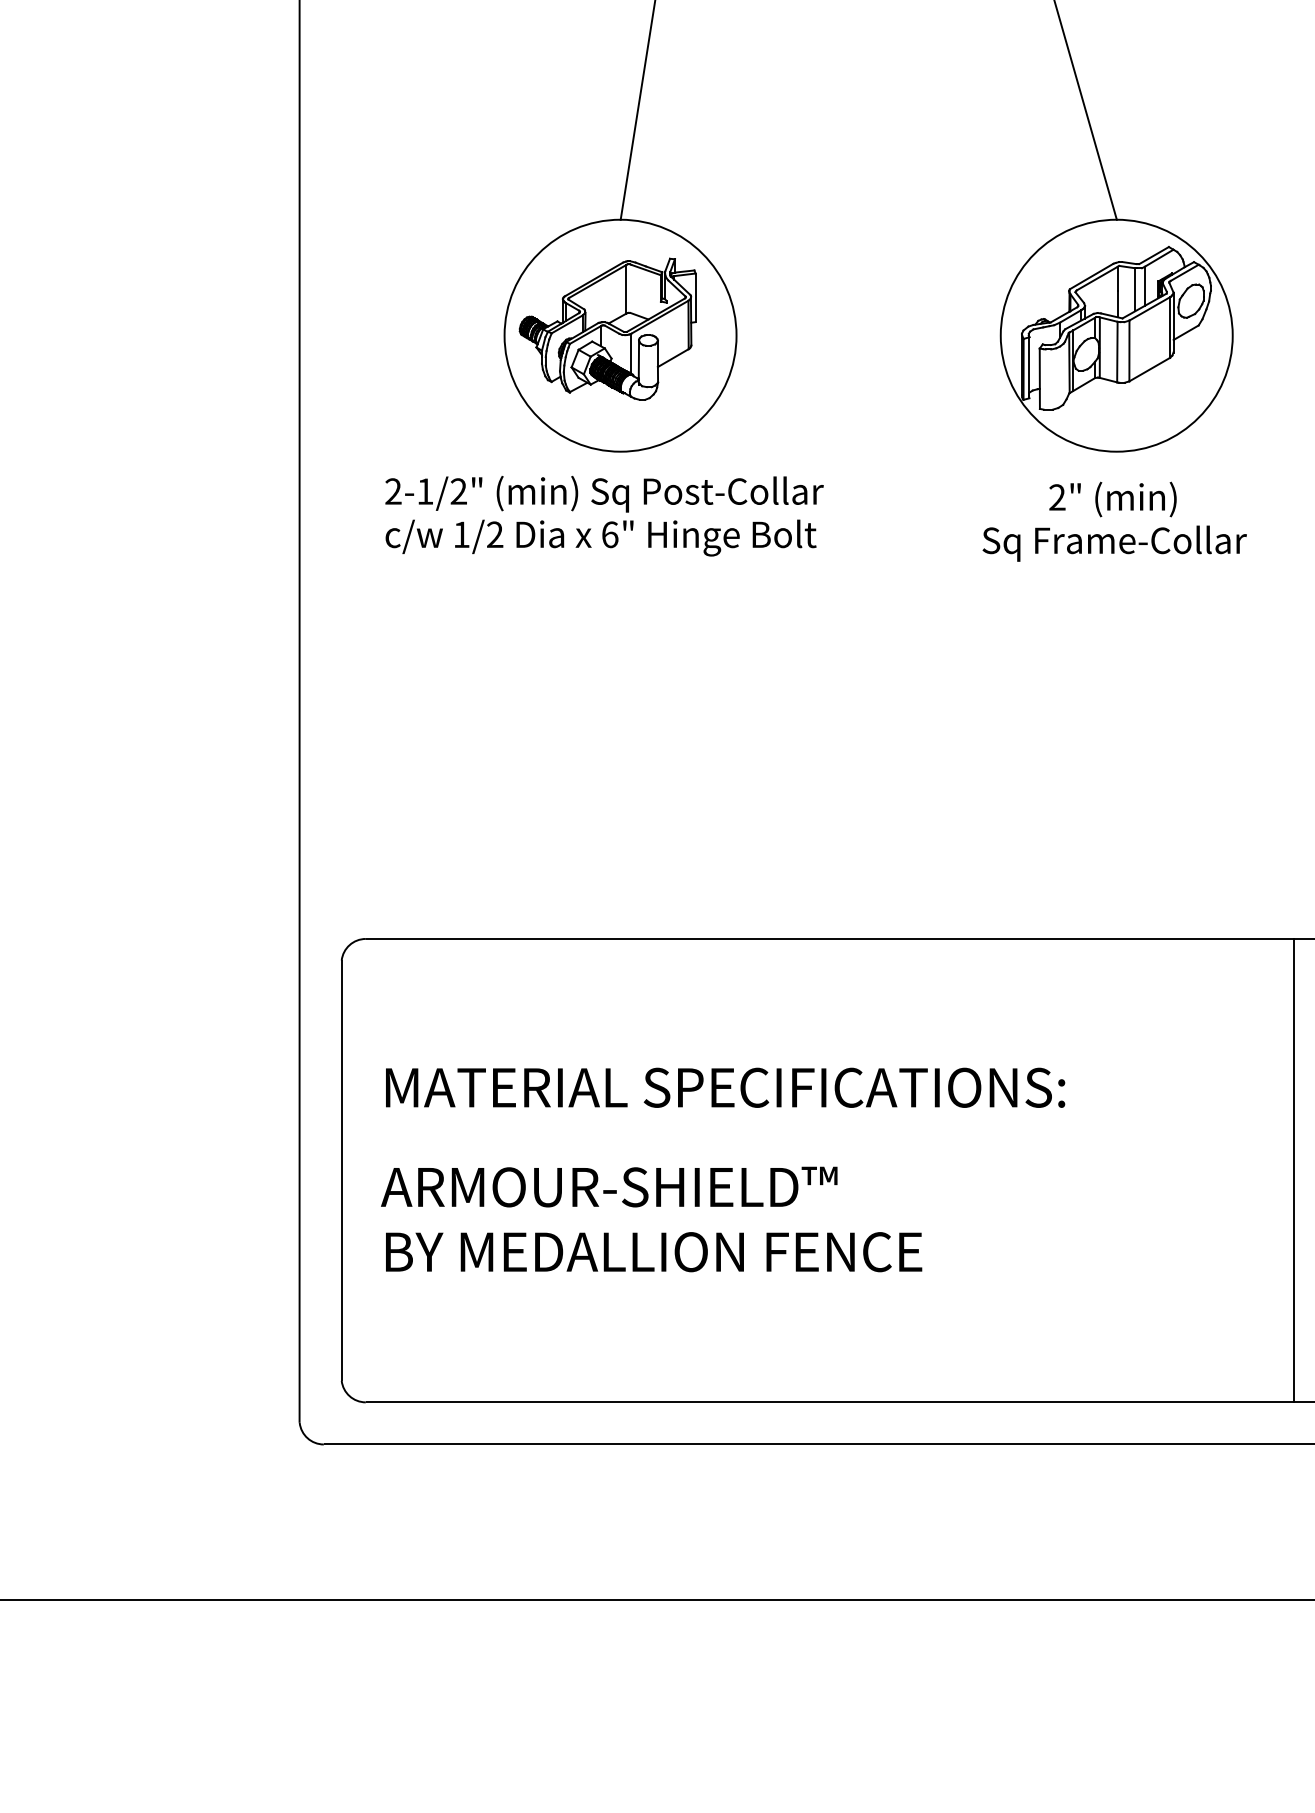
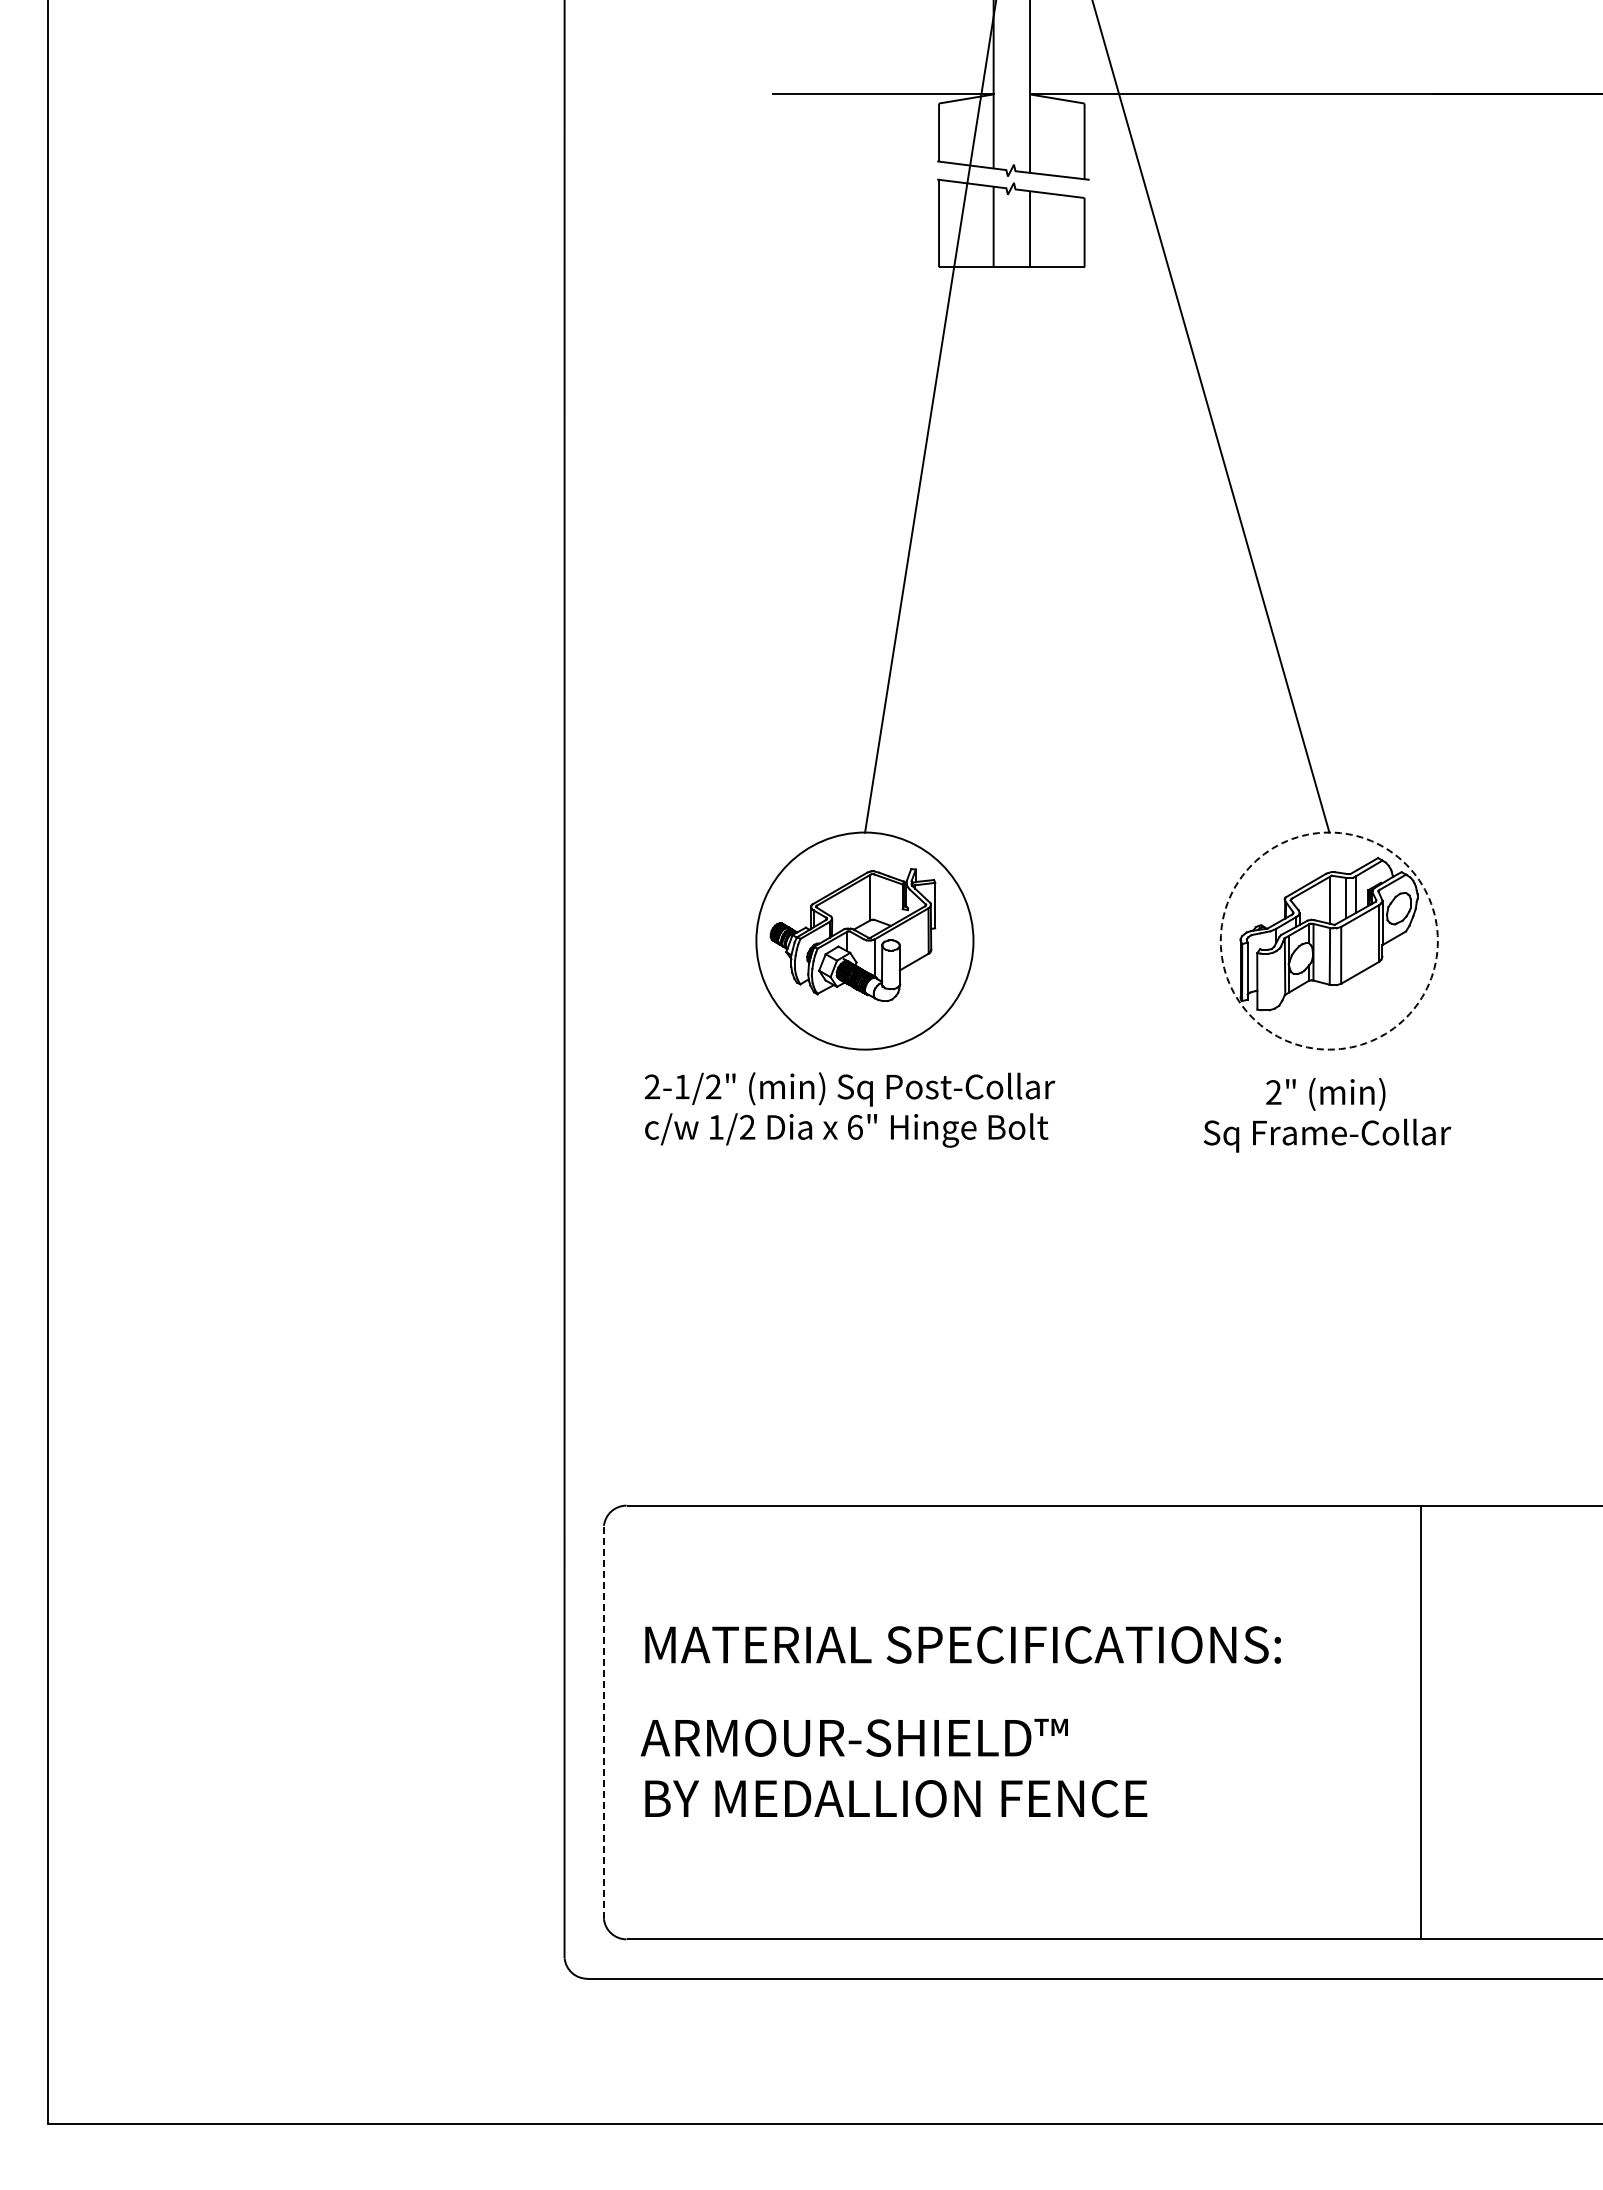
circle: (1115, 335) -> (1328, 940), solid -> dashed
line: (341, 1170) -> (603, 1722), solid -> dashed
line: (1293, 1170) -> (1420, 1722), moved

